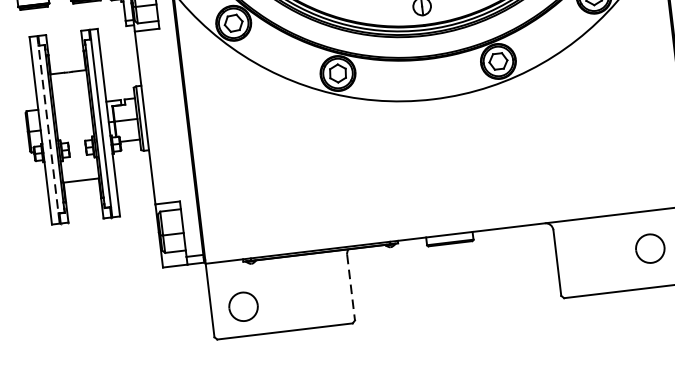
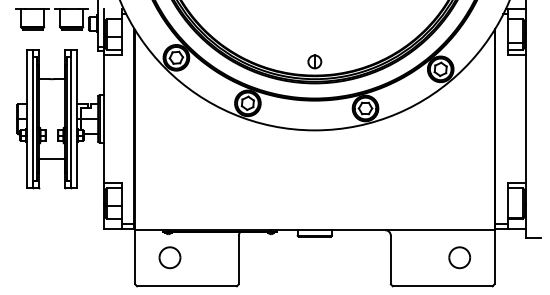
line: (48, 128) -> (32, 118), dashed -> solid
line: (350, 288) -> (238, 260), dashed -> solid
part: (242, 306) -> (169, 257), moved

